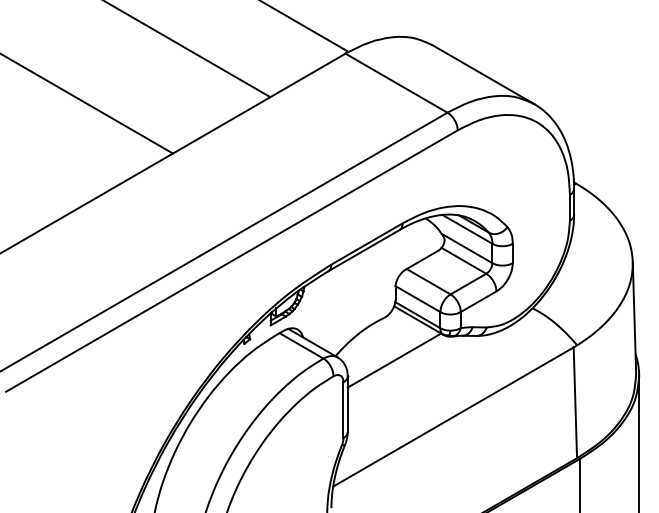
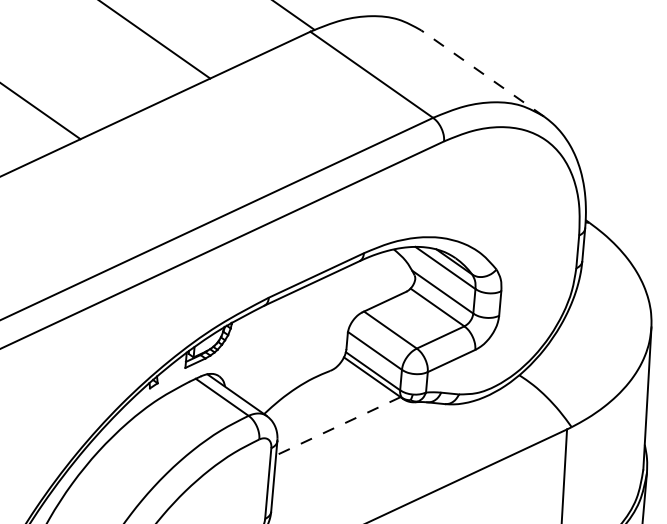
line: (483, 74) -> (482, 73), solid -> dashed
line: (394, 360) -> (338, 426), solid -> dashed

